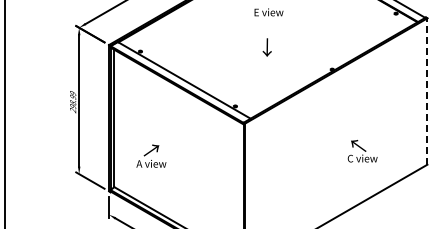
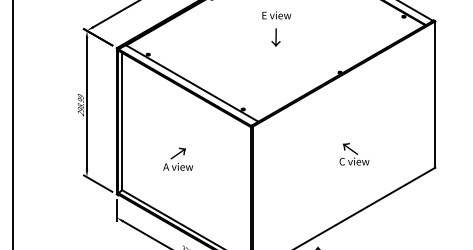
text: (266, 47) -> (275, 37), moved
line: (427, 91) -> (435, 94), dashed -> solid
text: (362, 151) -> (354, 154), moved
text: (151, 155) -> (178, 158), moved

